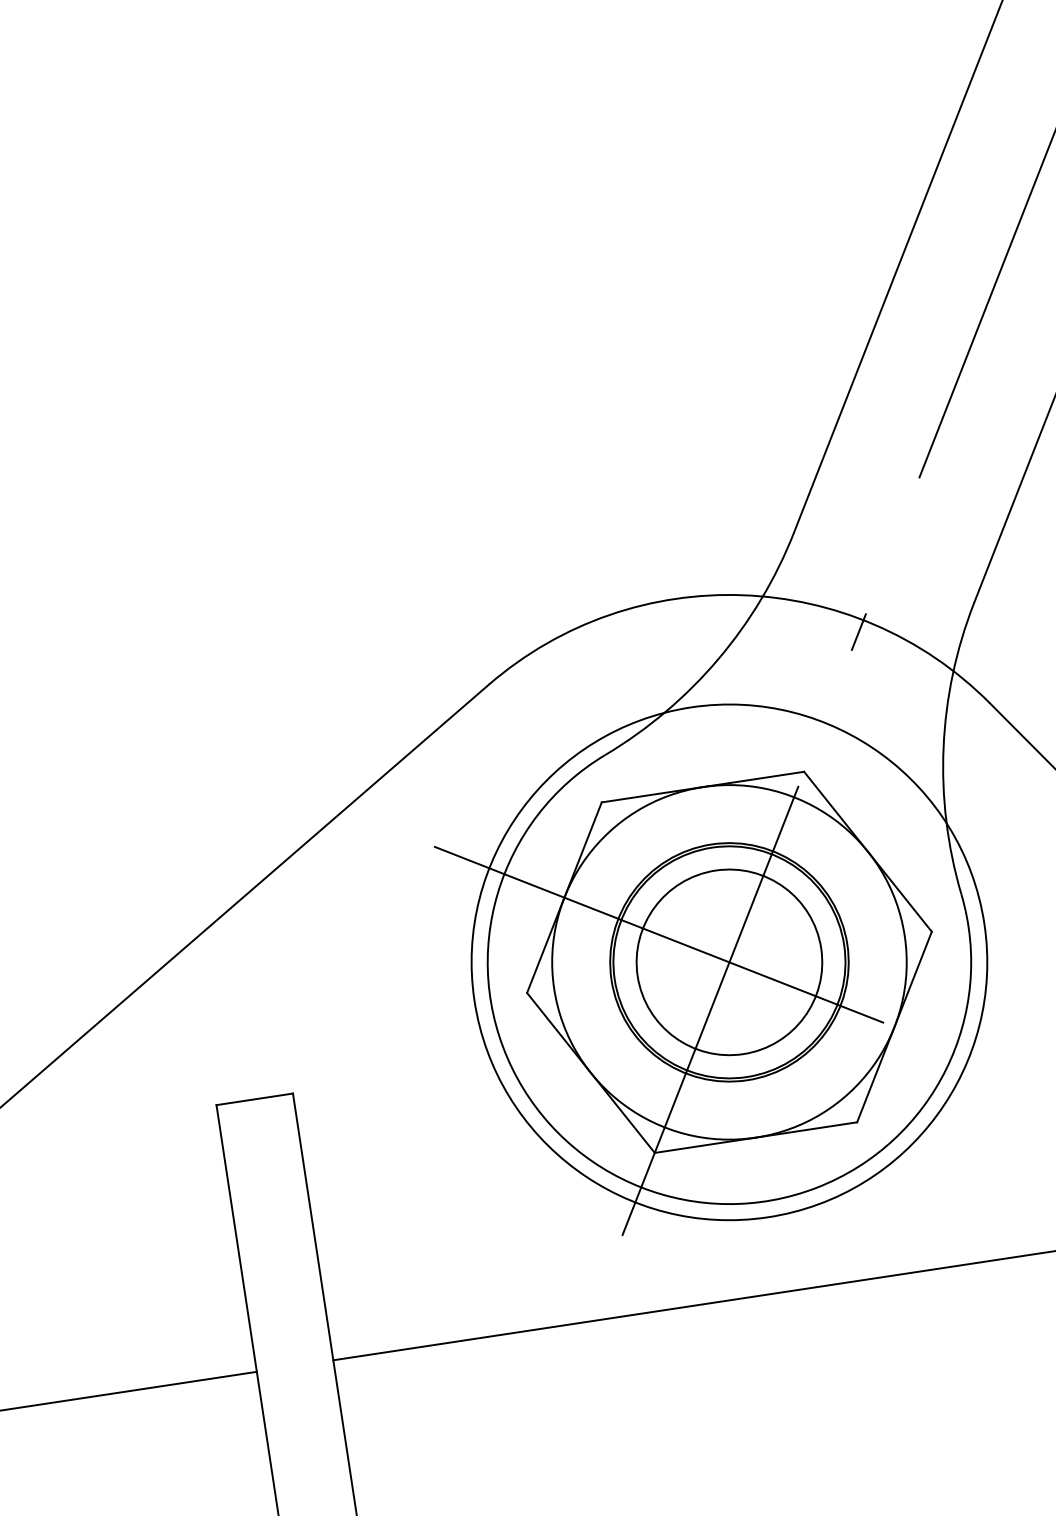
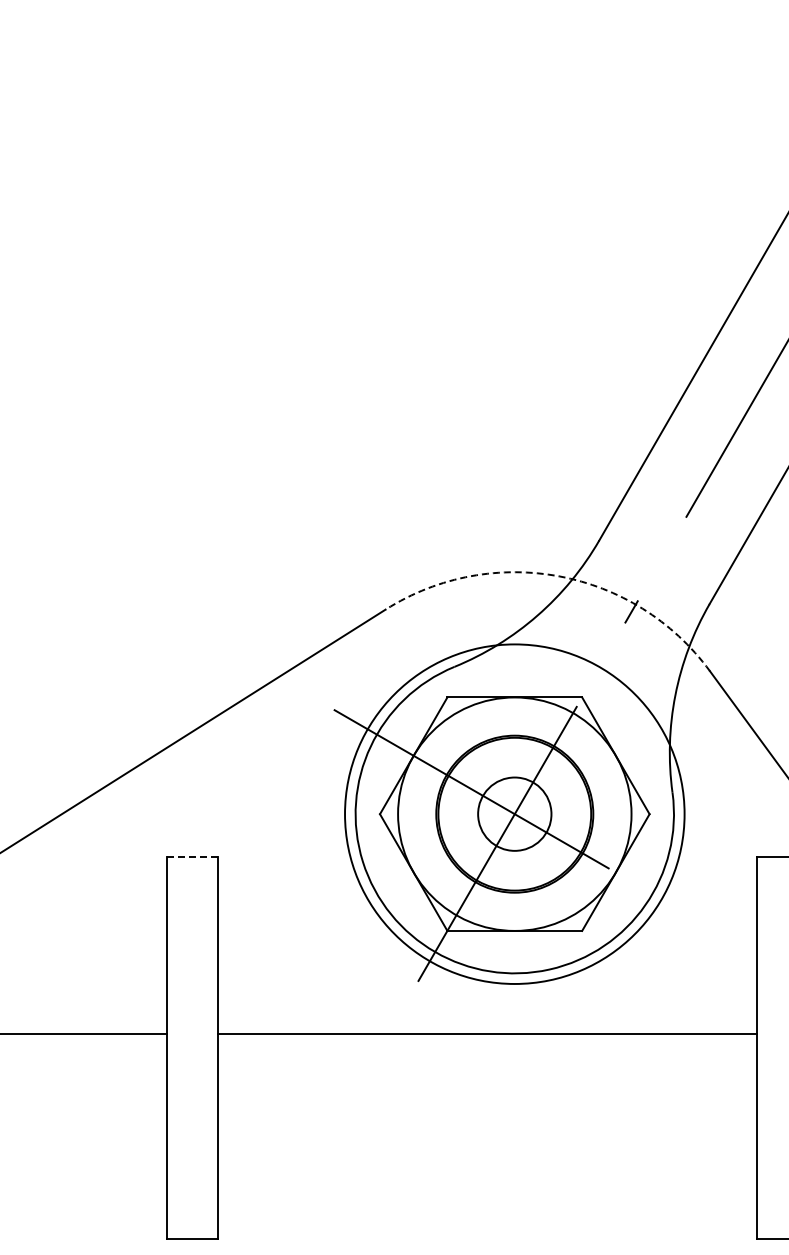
arc: (742, 595) -> (559, 576), solid -> dashed
circle: (729, 962) -> (514, 814), size x0.6
line: (255, 1099) -> (192, 856), solid -> dashed

